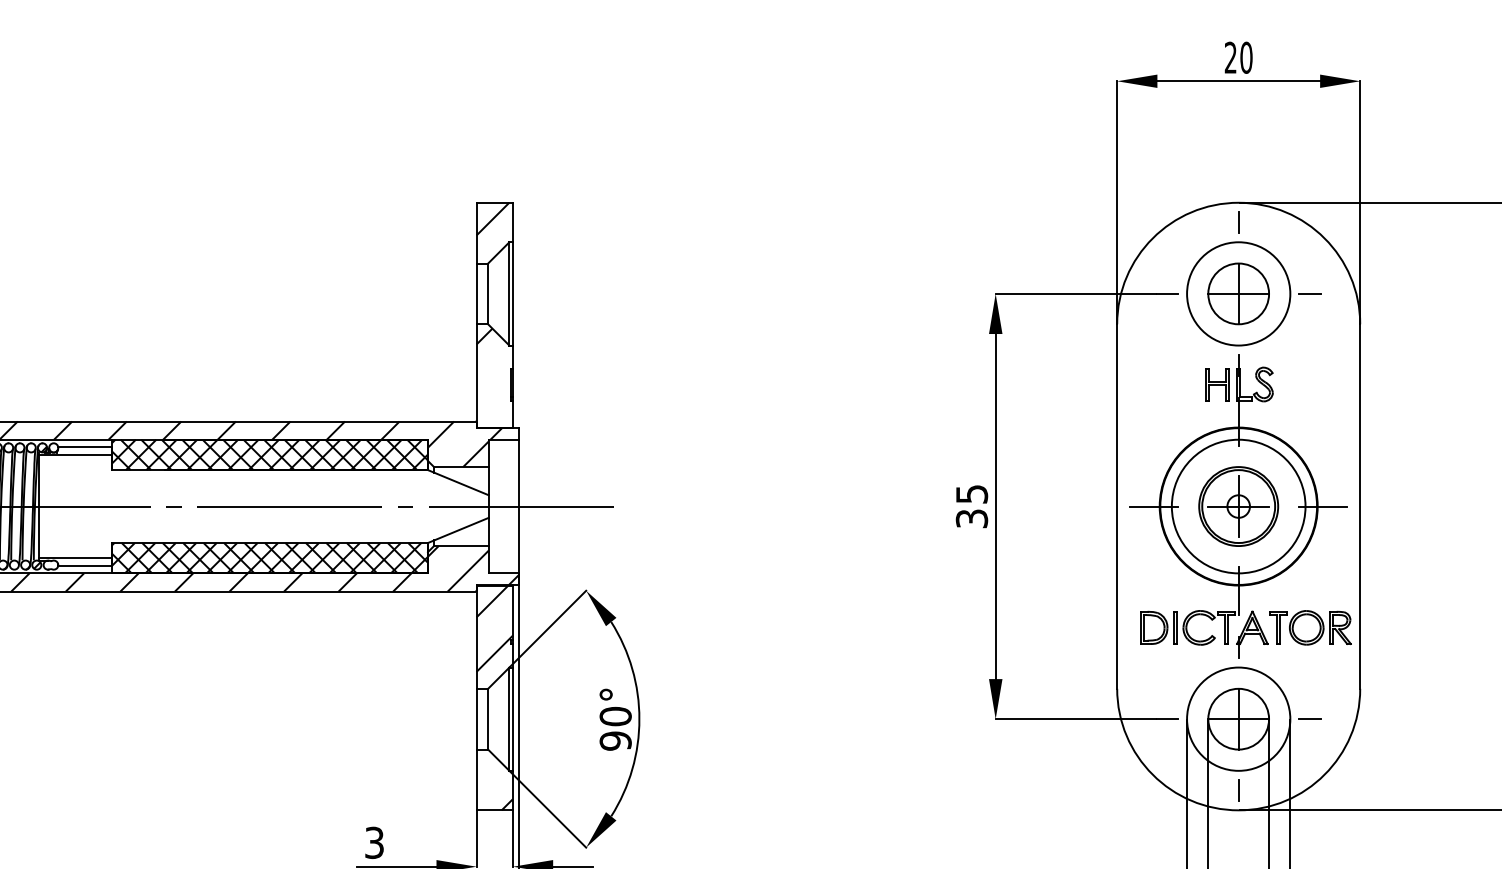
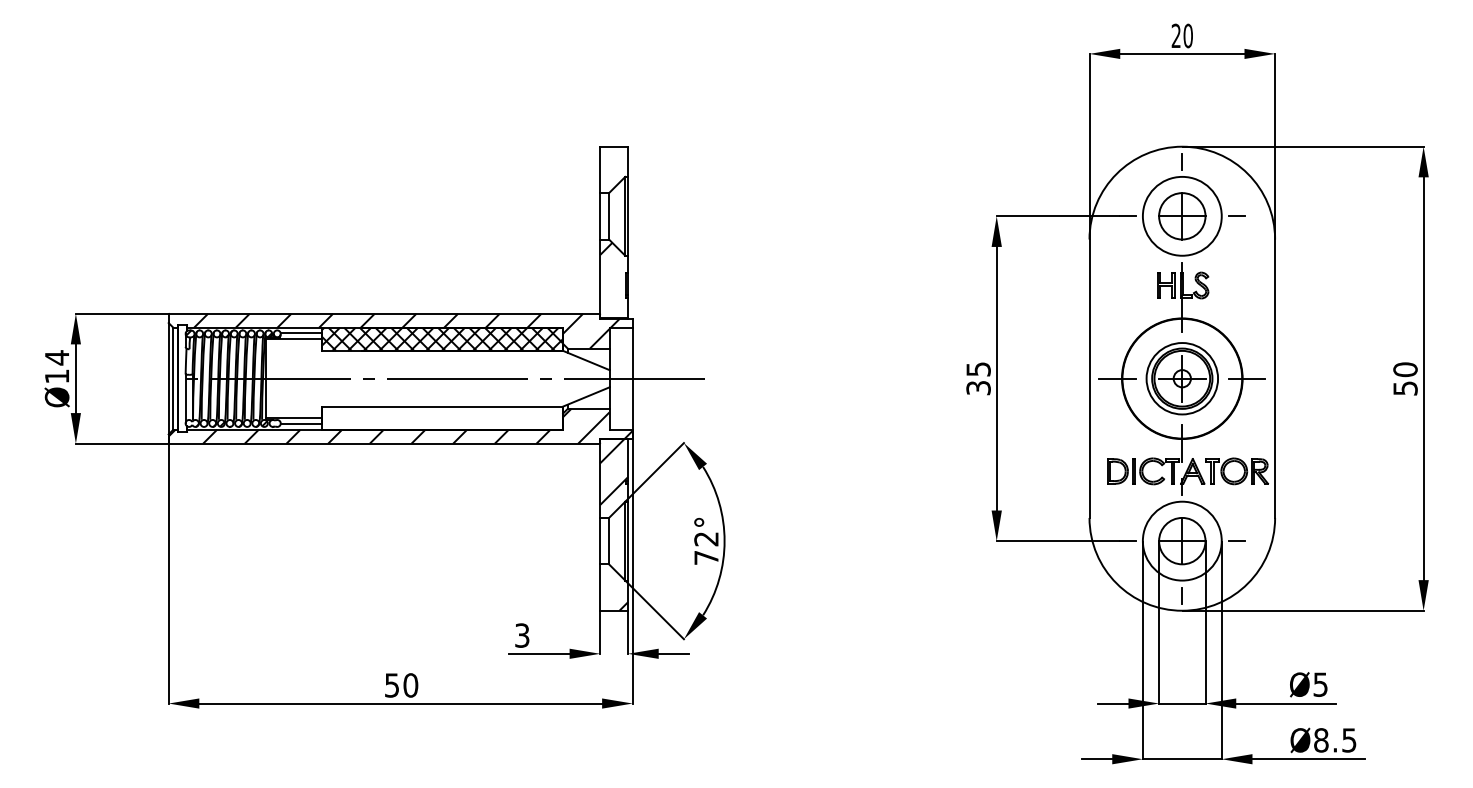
hatch: (492, 218) -> (612, 158), removed
circle: (1238, 506) -> (1182, 378), size x0.7
hatch: (270, 557) -> (442, 417), removed
text: (615, 728) -> (706, 548), 90° -> 72°

